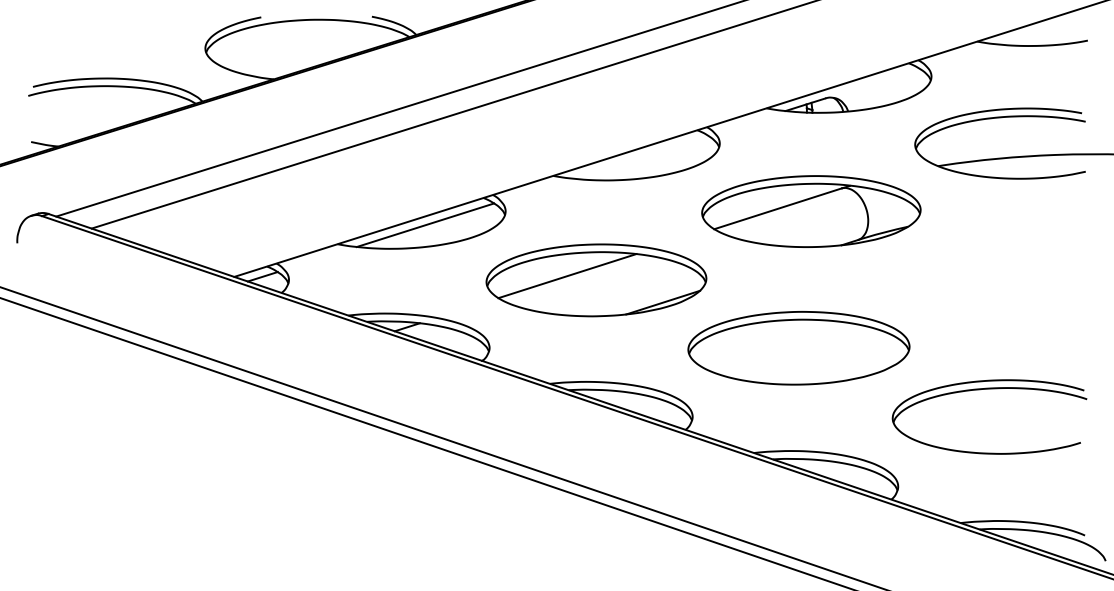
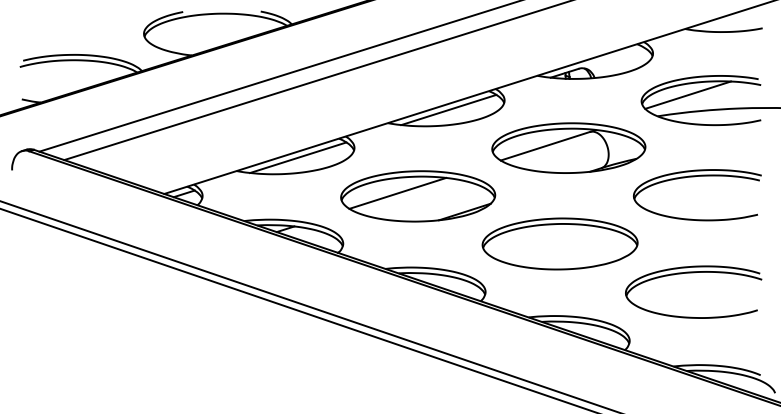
line: (980, 135) -> (687, 94), added
line: (639, 156) -> (448, 109), added
part: (990, 253) -> (694, 177), added

